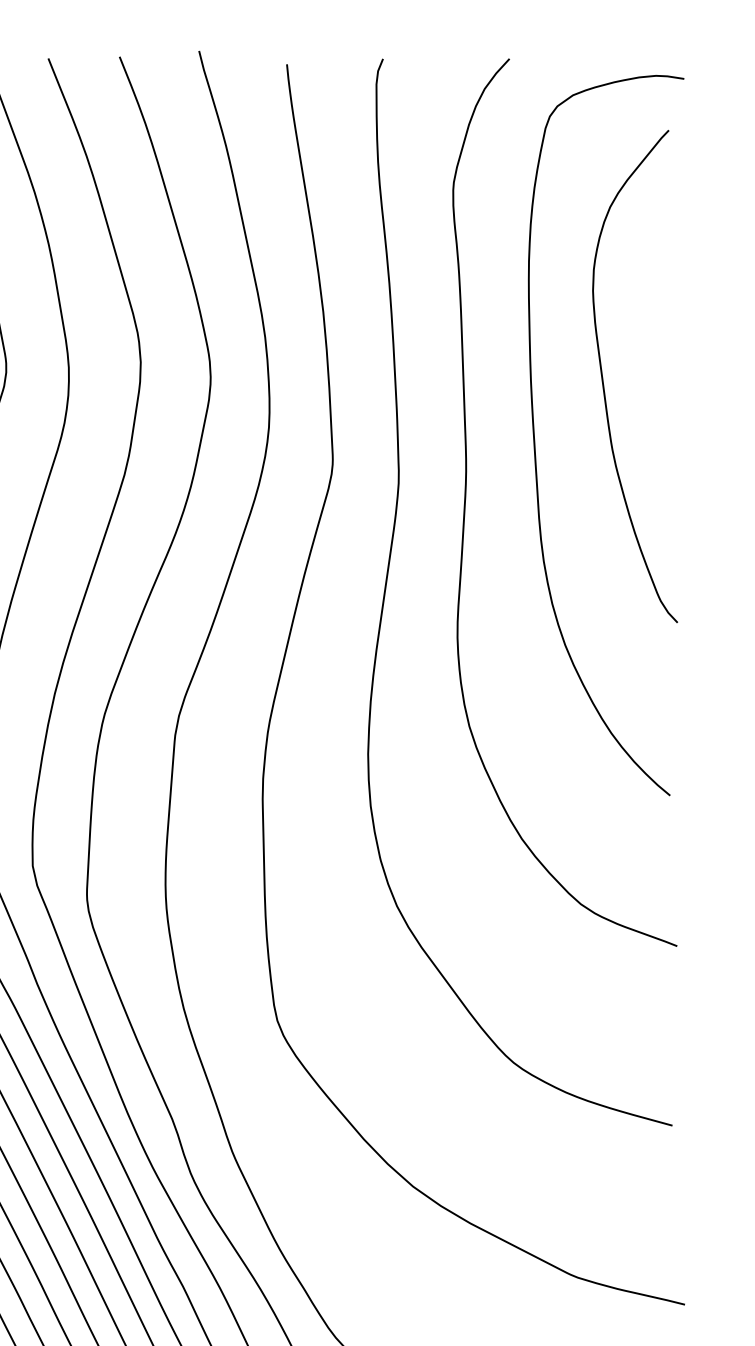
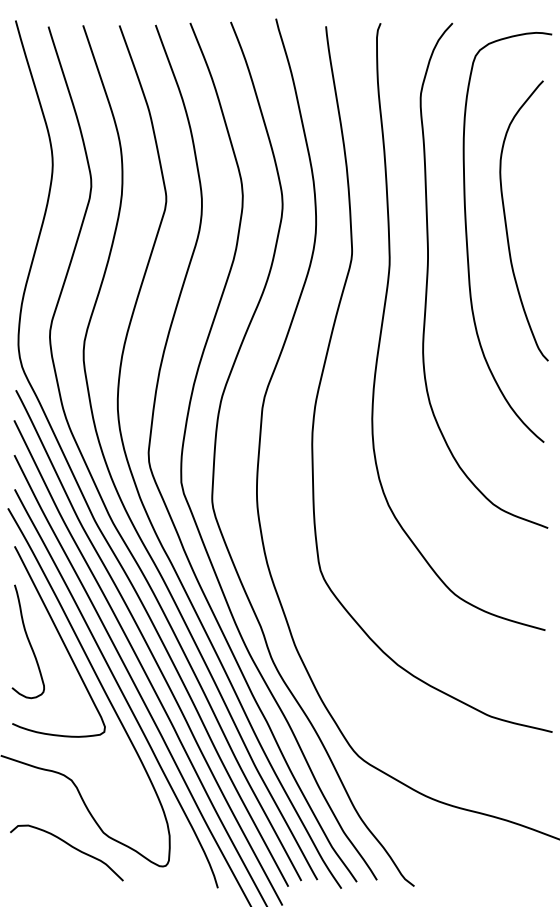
curve: (604, 375) -> (506, 220), moved

